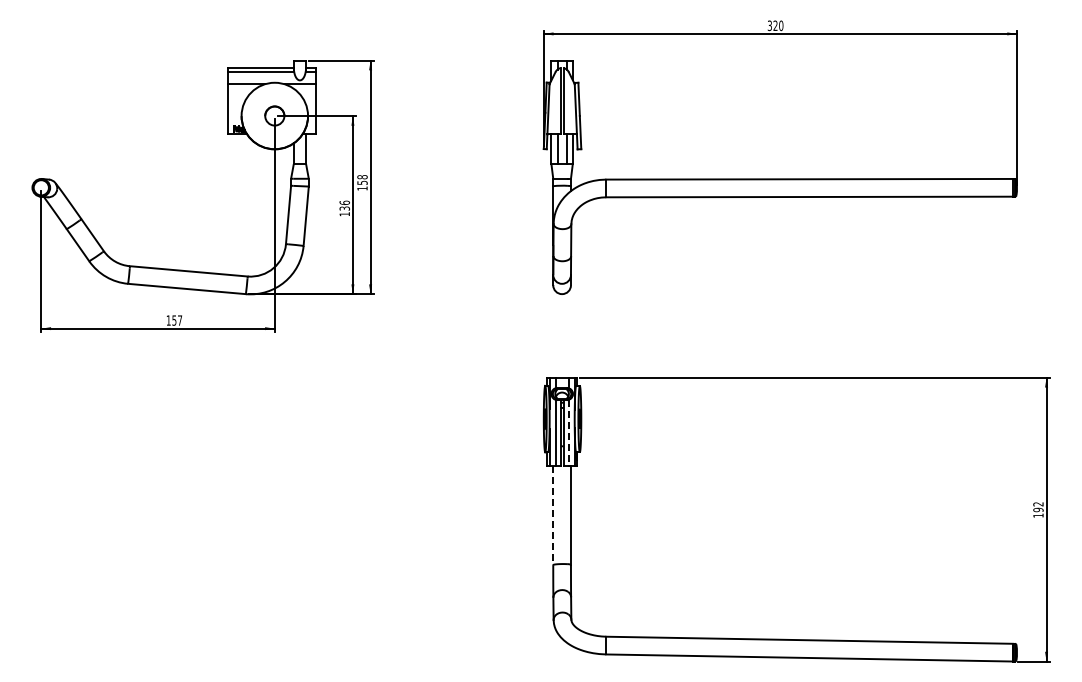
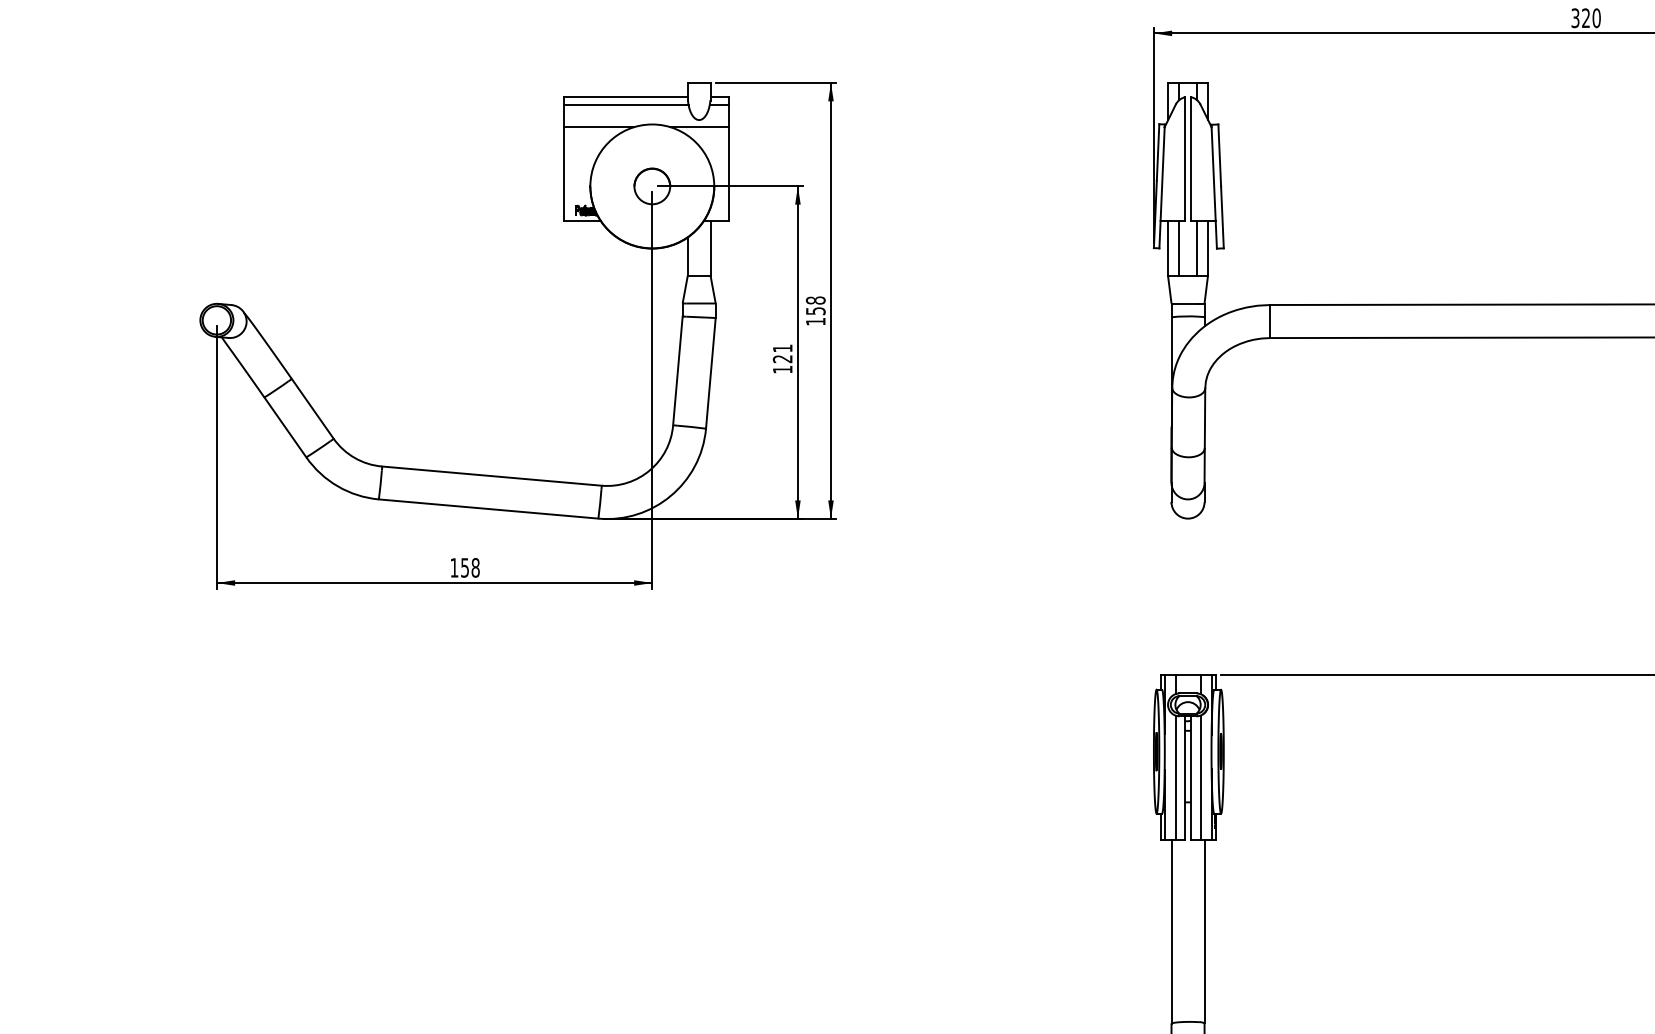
text: (344, 205) -> (782, 353), 136 -> 121
text: (180, 320) -> (476, 567), 157 -> 158
line: (568, 433) -> (1199, 778), dashed -> solid
line: (553, 516) -> (1171, 933), dashed -> solid

